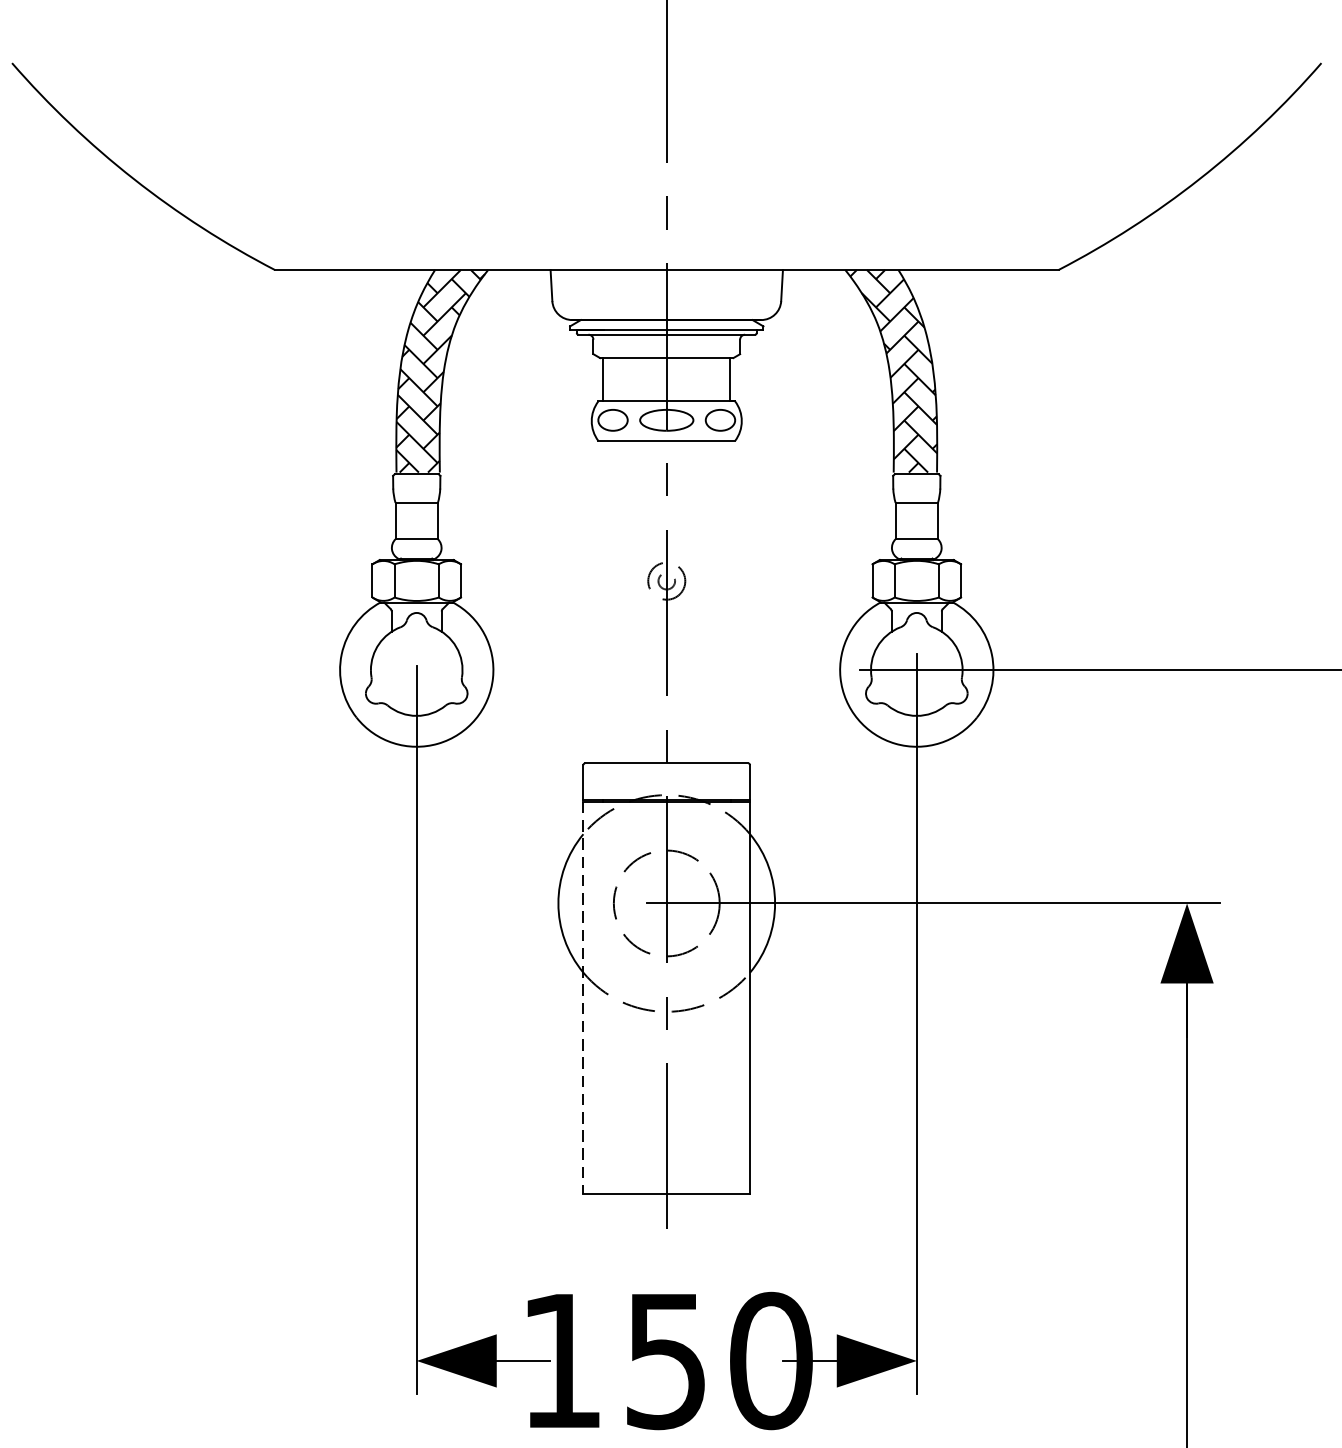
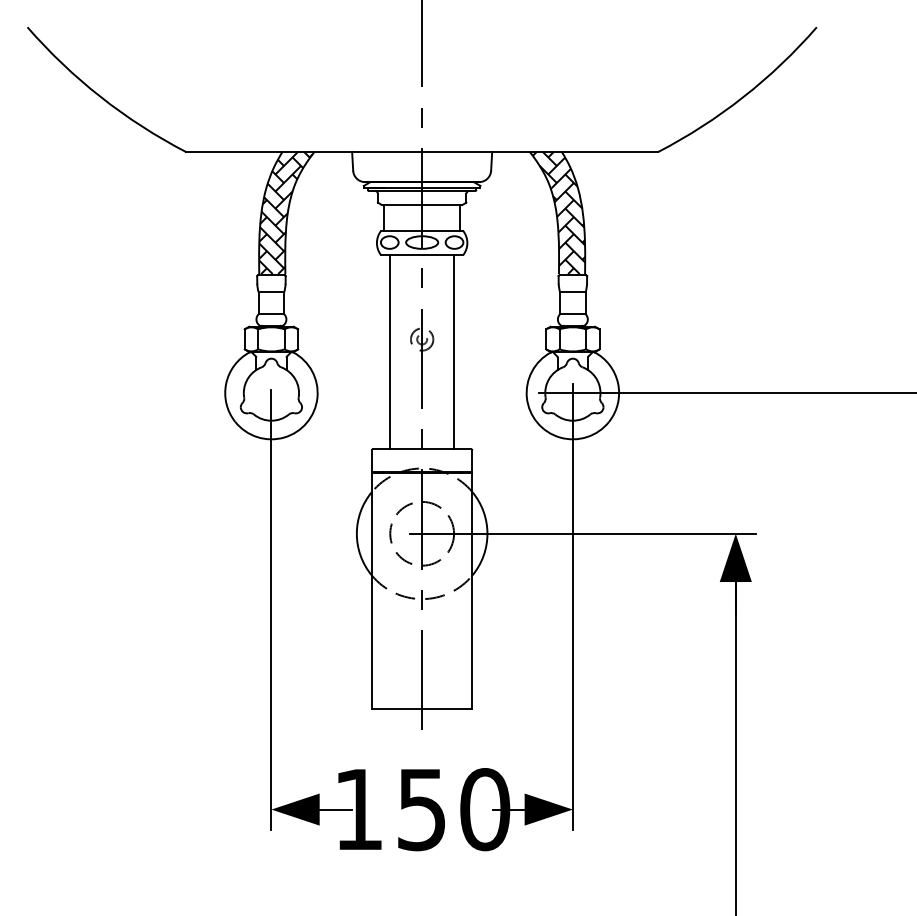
line: (614, 602) -> (390, 352), added
line: (720, 602) -> (454, 352), added
line: (582, 999) -> (371, 591), dashed -> solid

